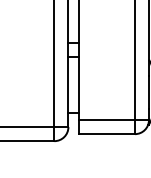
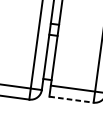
line: (107, 134) -> (71, 100), solid -> dashed

